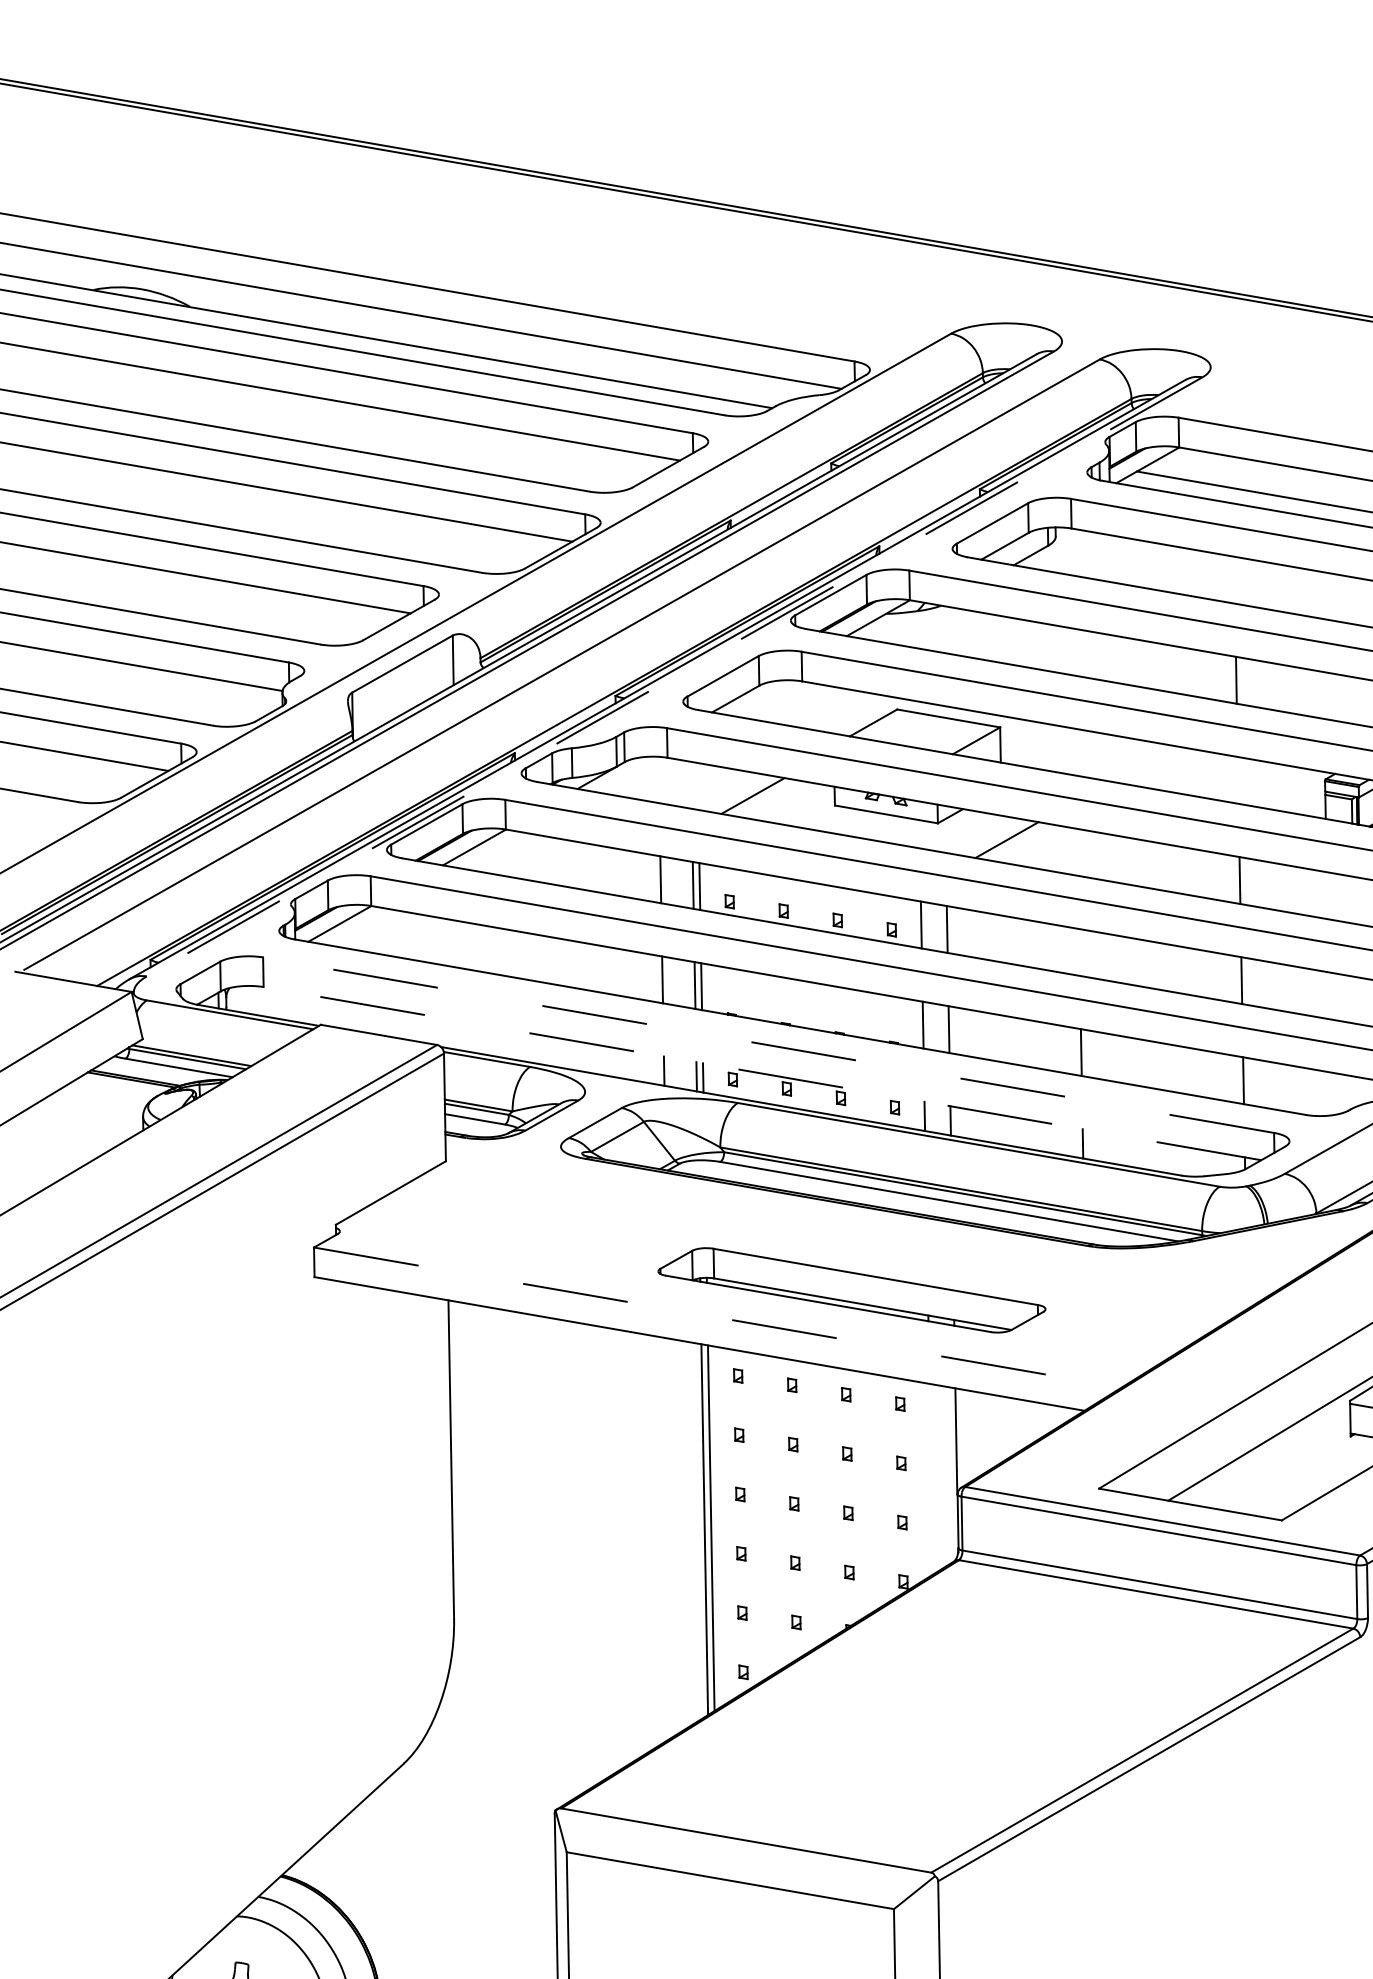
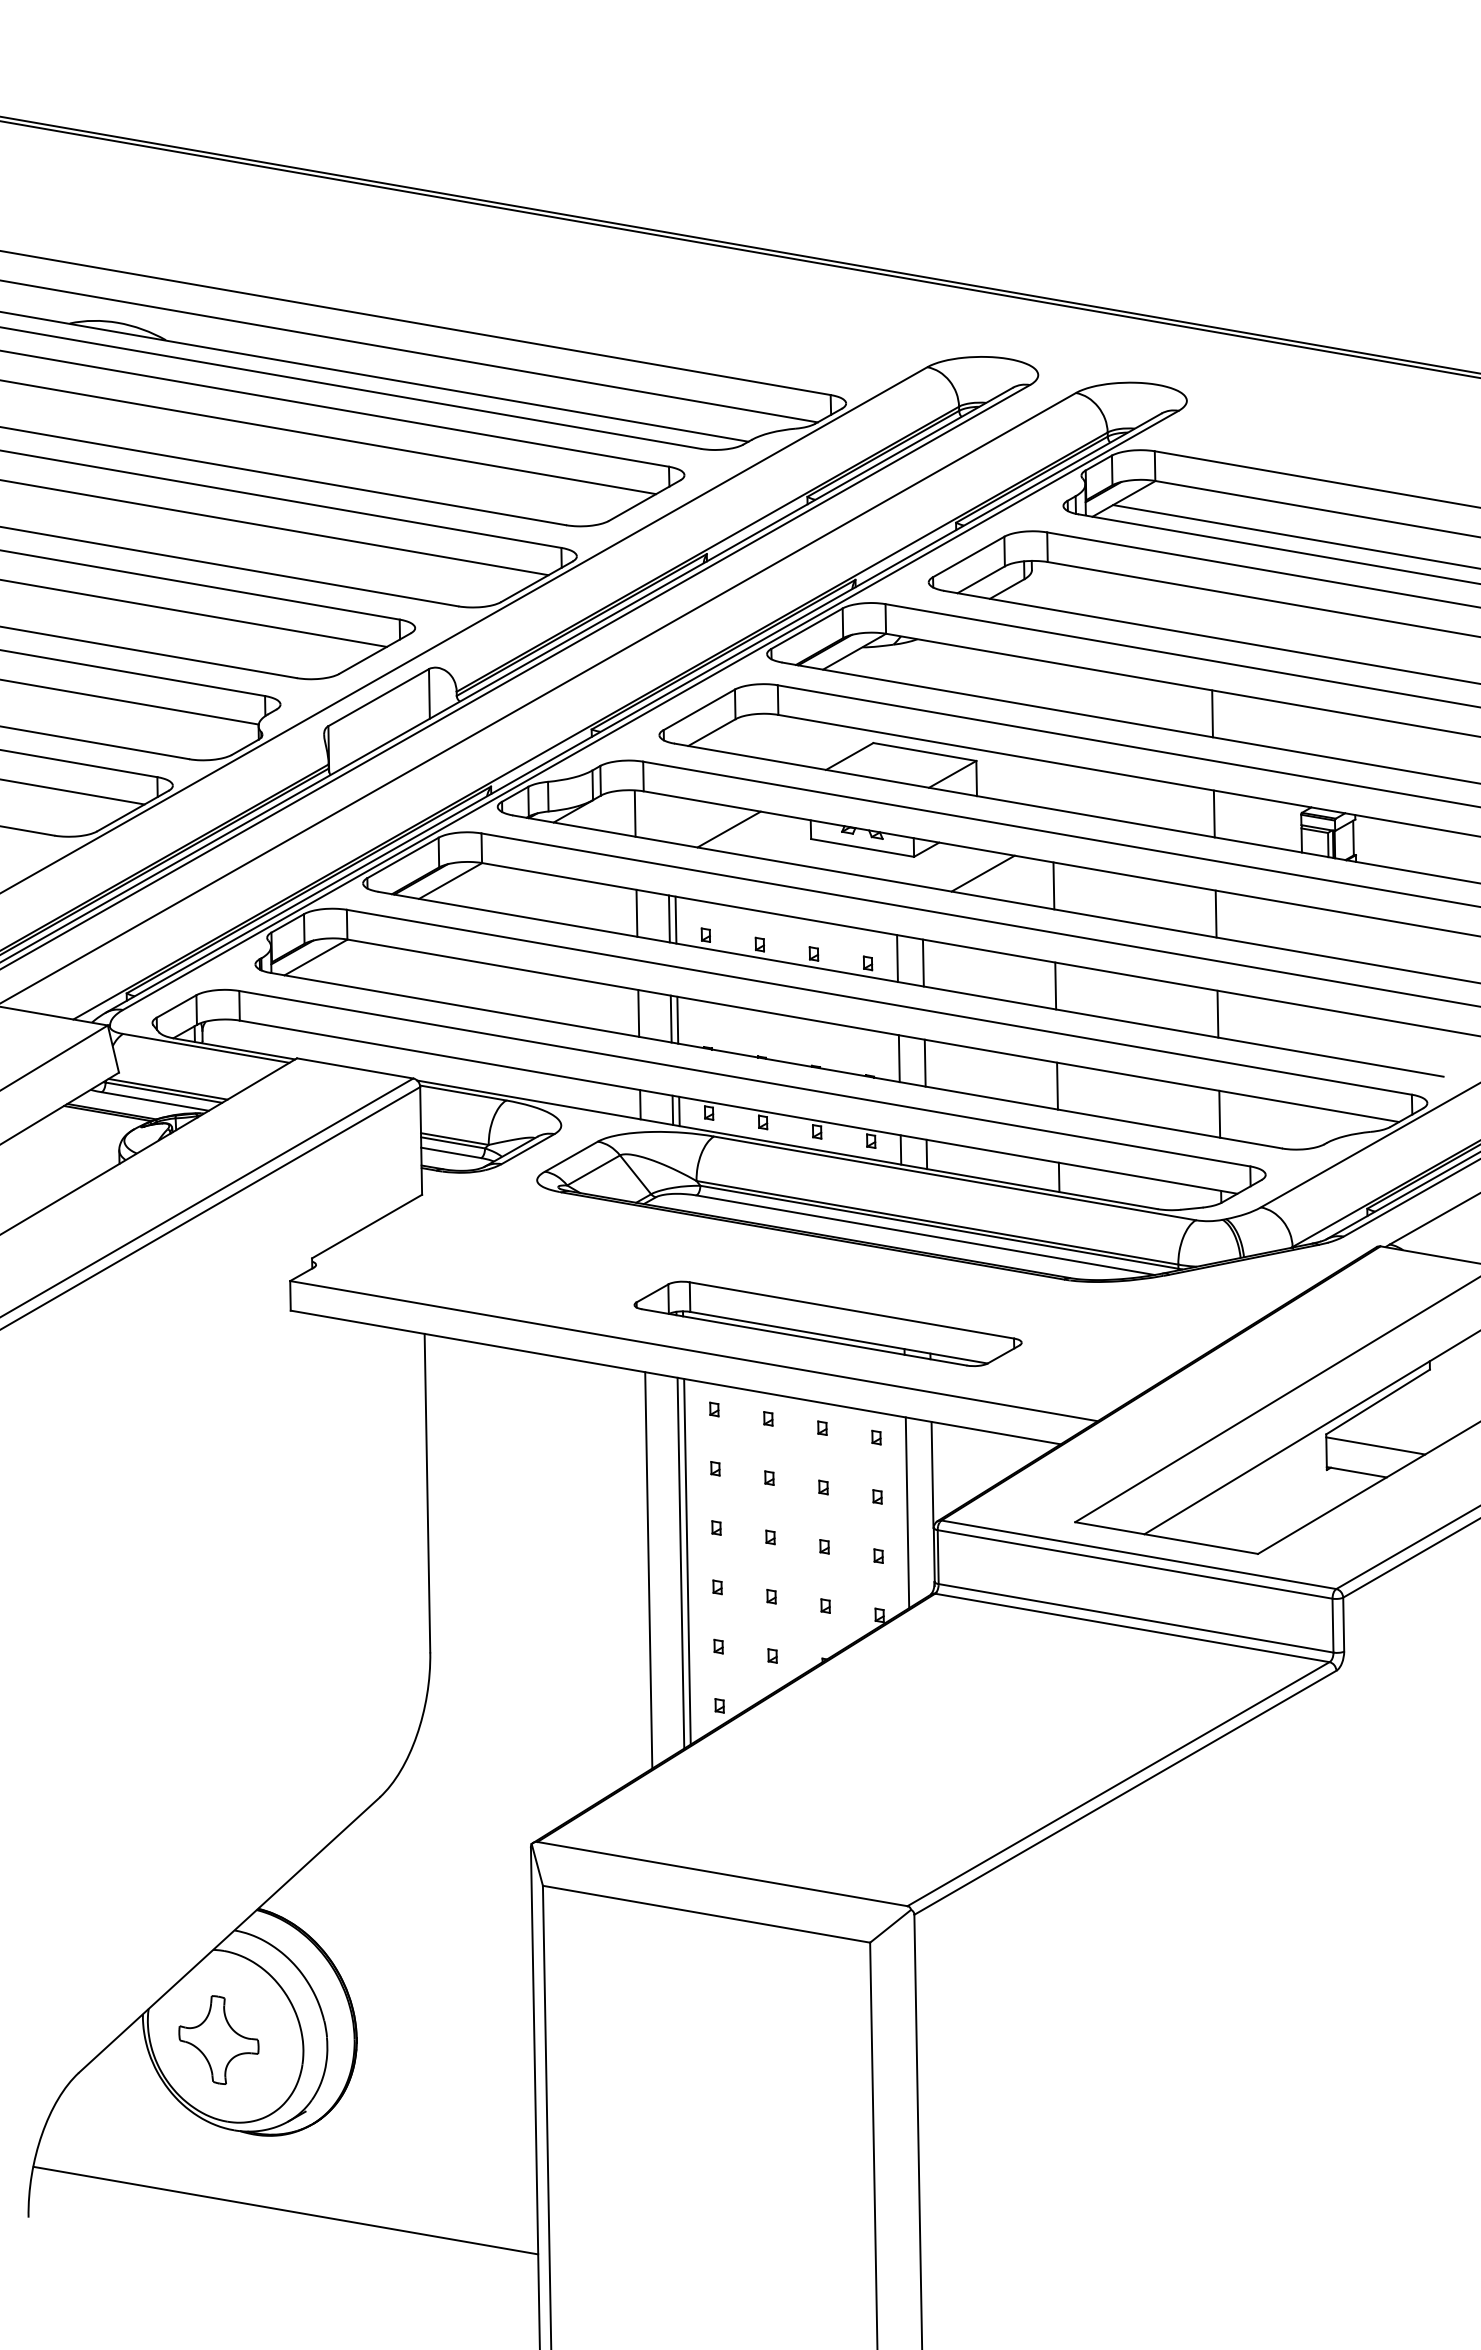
line: (674, 676) -> (650, 710), dashed -> solid
line: (658, 779) -> (634, 813), added
line: (1237, 779) -> (1213, 813), added
line: (1077, 851) -> (1053, 885), added
line: (1079, 951) -> (1055, 985), added
line: (768, 1044) -> (744, 1078), dashed -> solid
line: (762, 1073) -> (738, 1107), dashed -> solid
line: (718, 1317) -> (694, 1351), dashed -> solid
line: (931, 1478) -> (907, 1512), added
line: (672, 1536) -> (648, 1570), added

